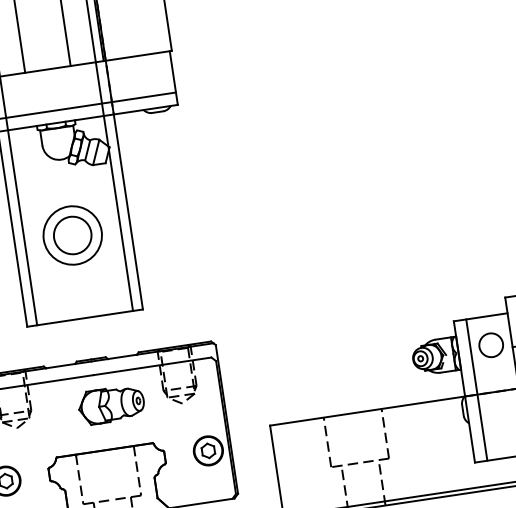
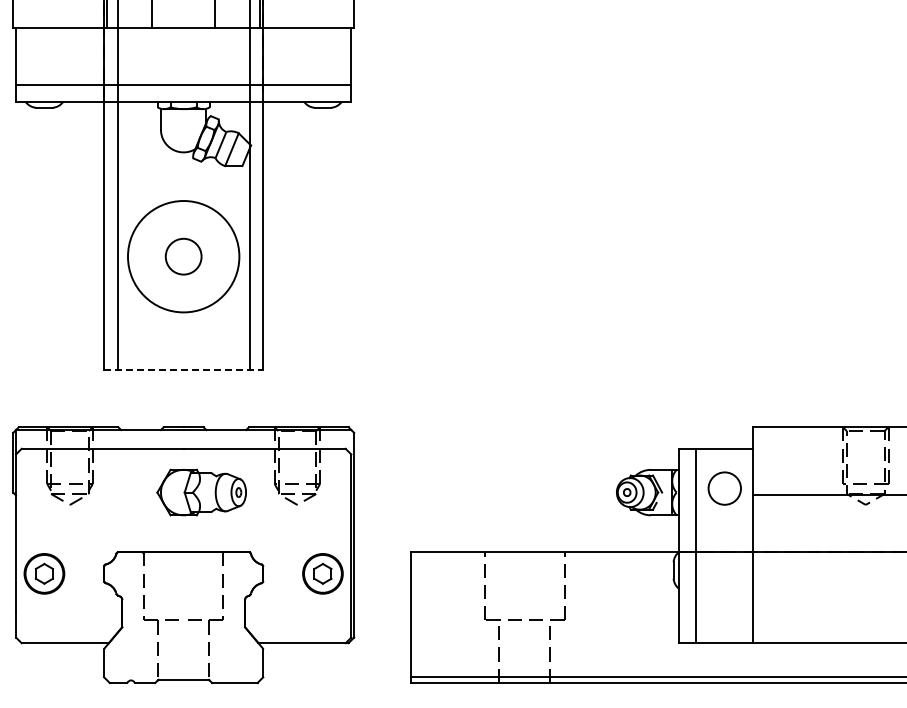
circle: (72, 235) -> (183, 256), size x0.7
circle: (72, 235) -> (183, 256), size x1.4
line: (84, 318) -> (183, 370), solid -> dashed

